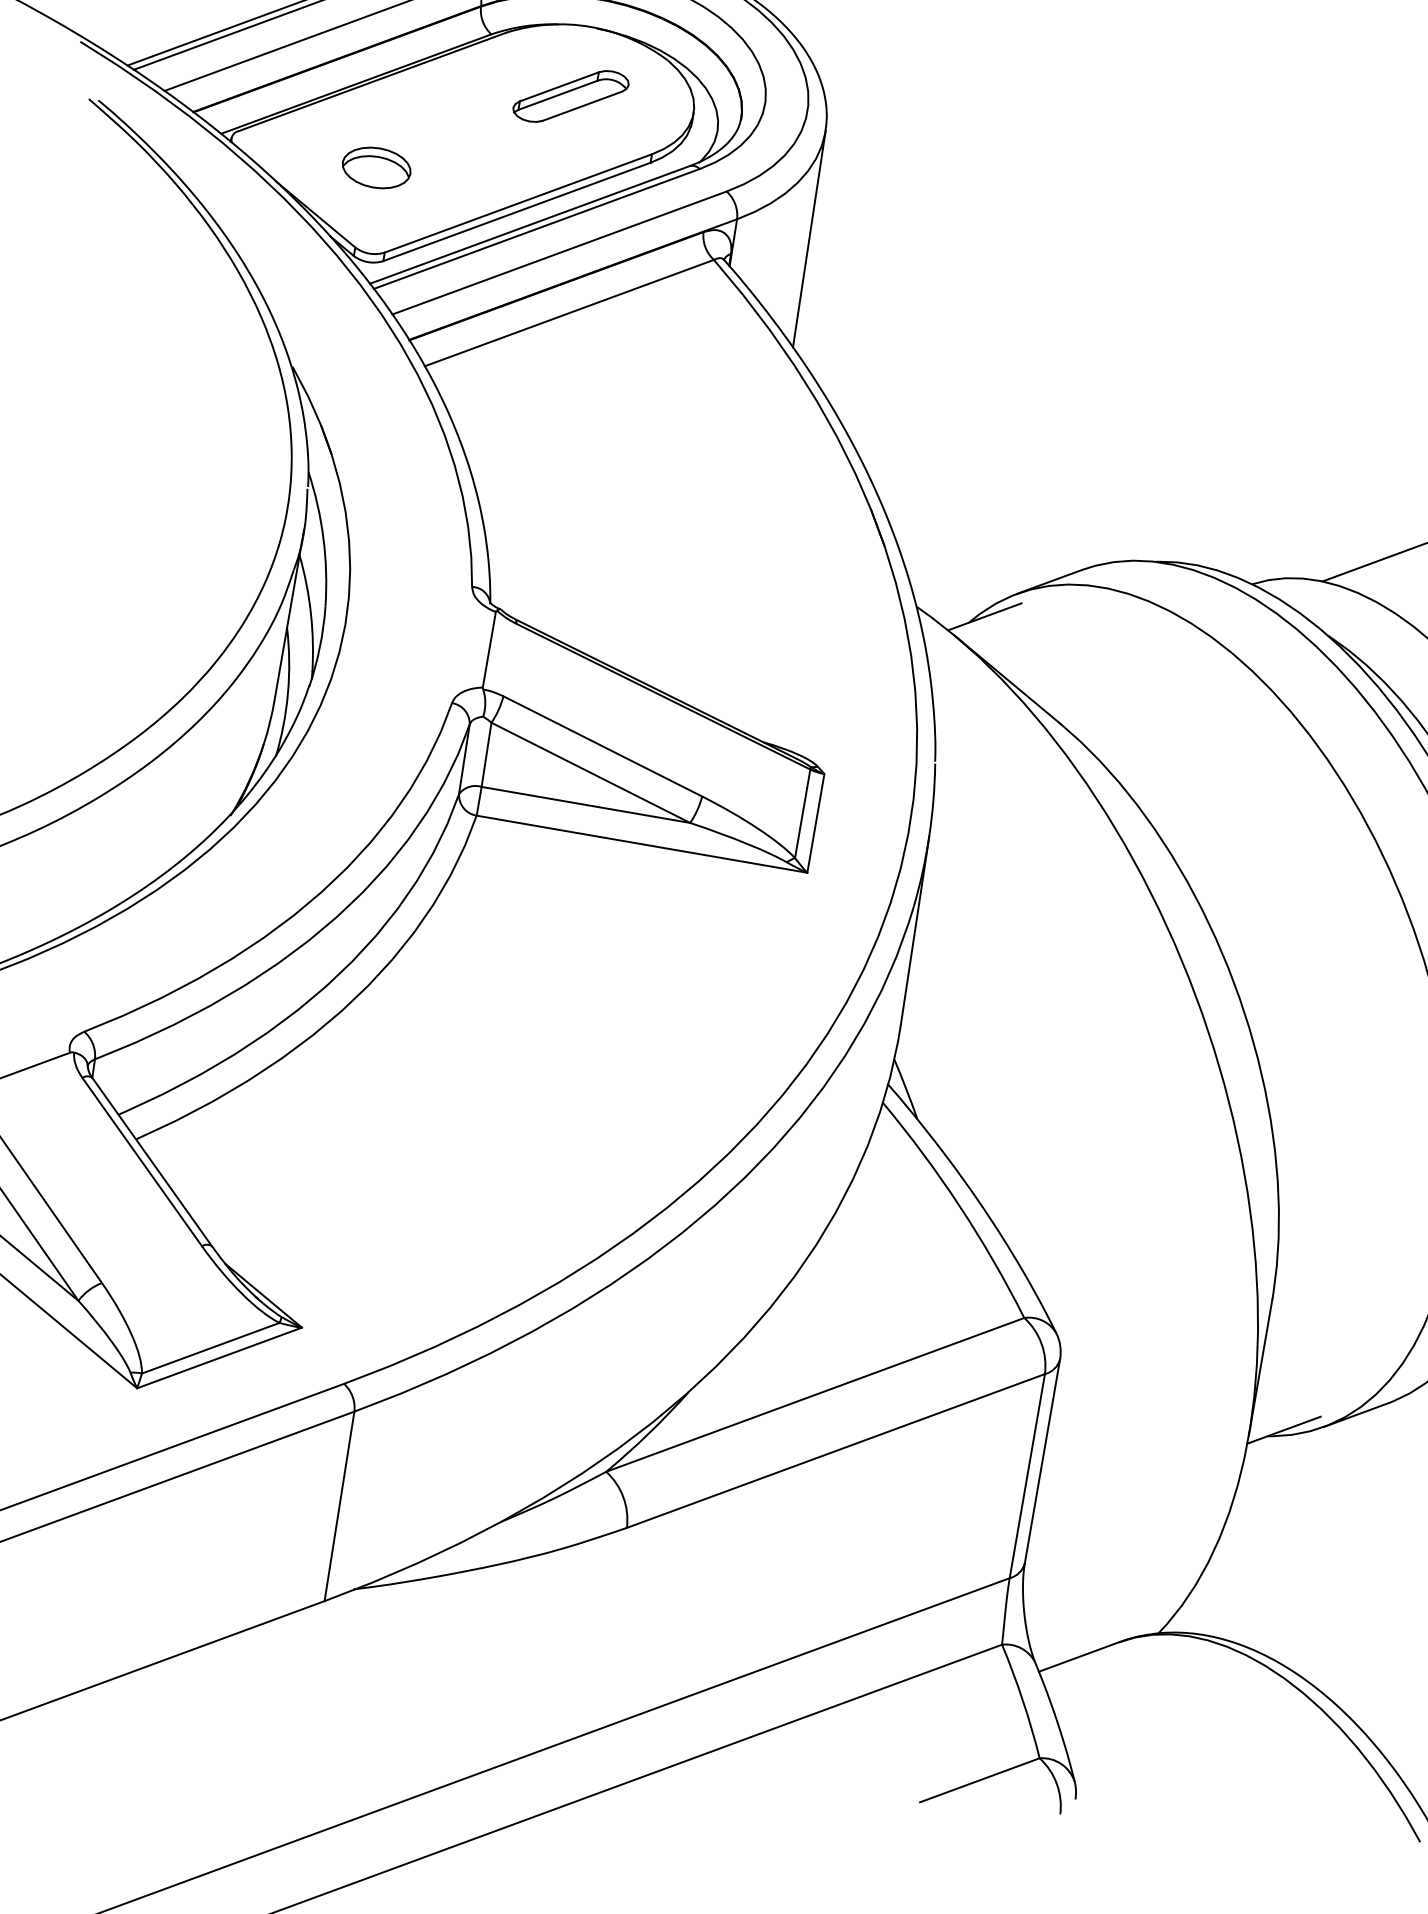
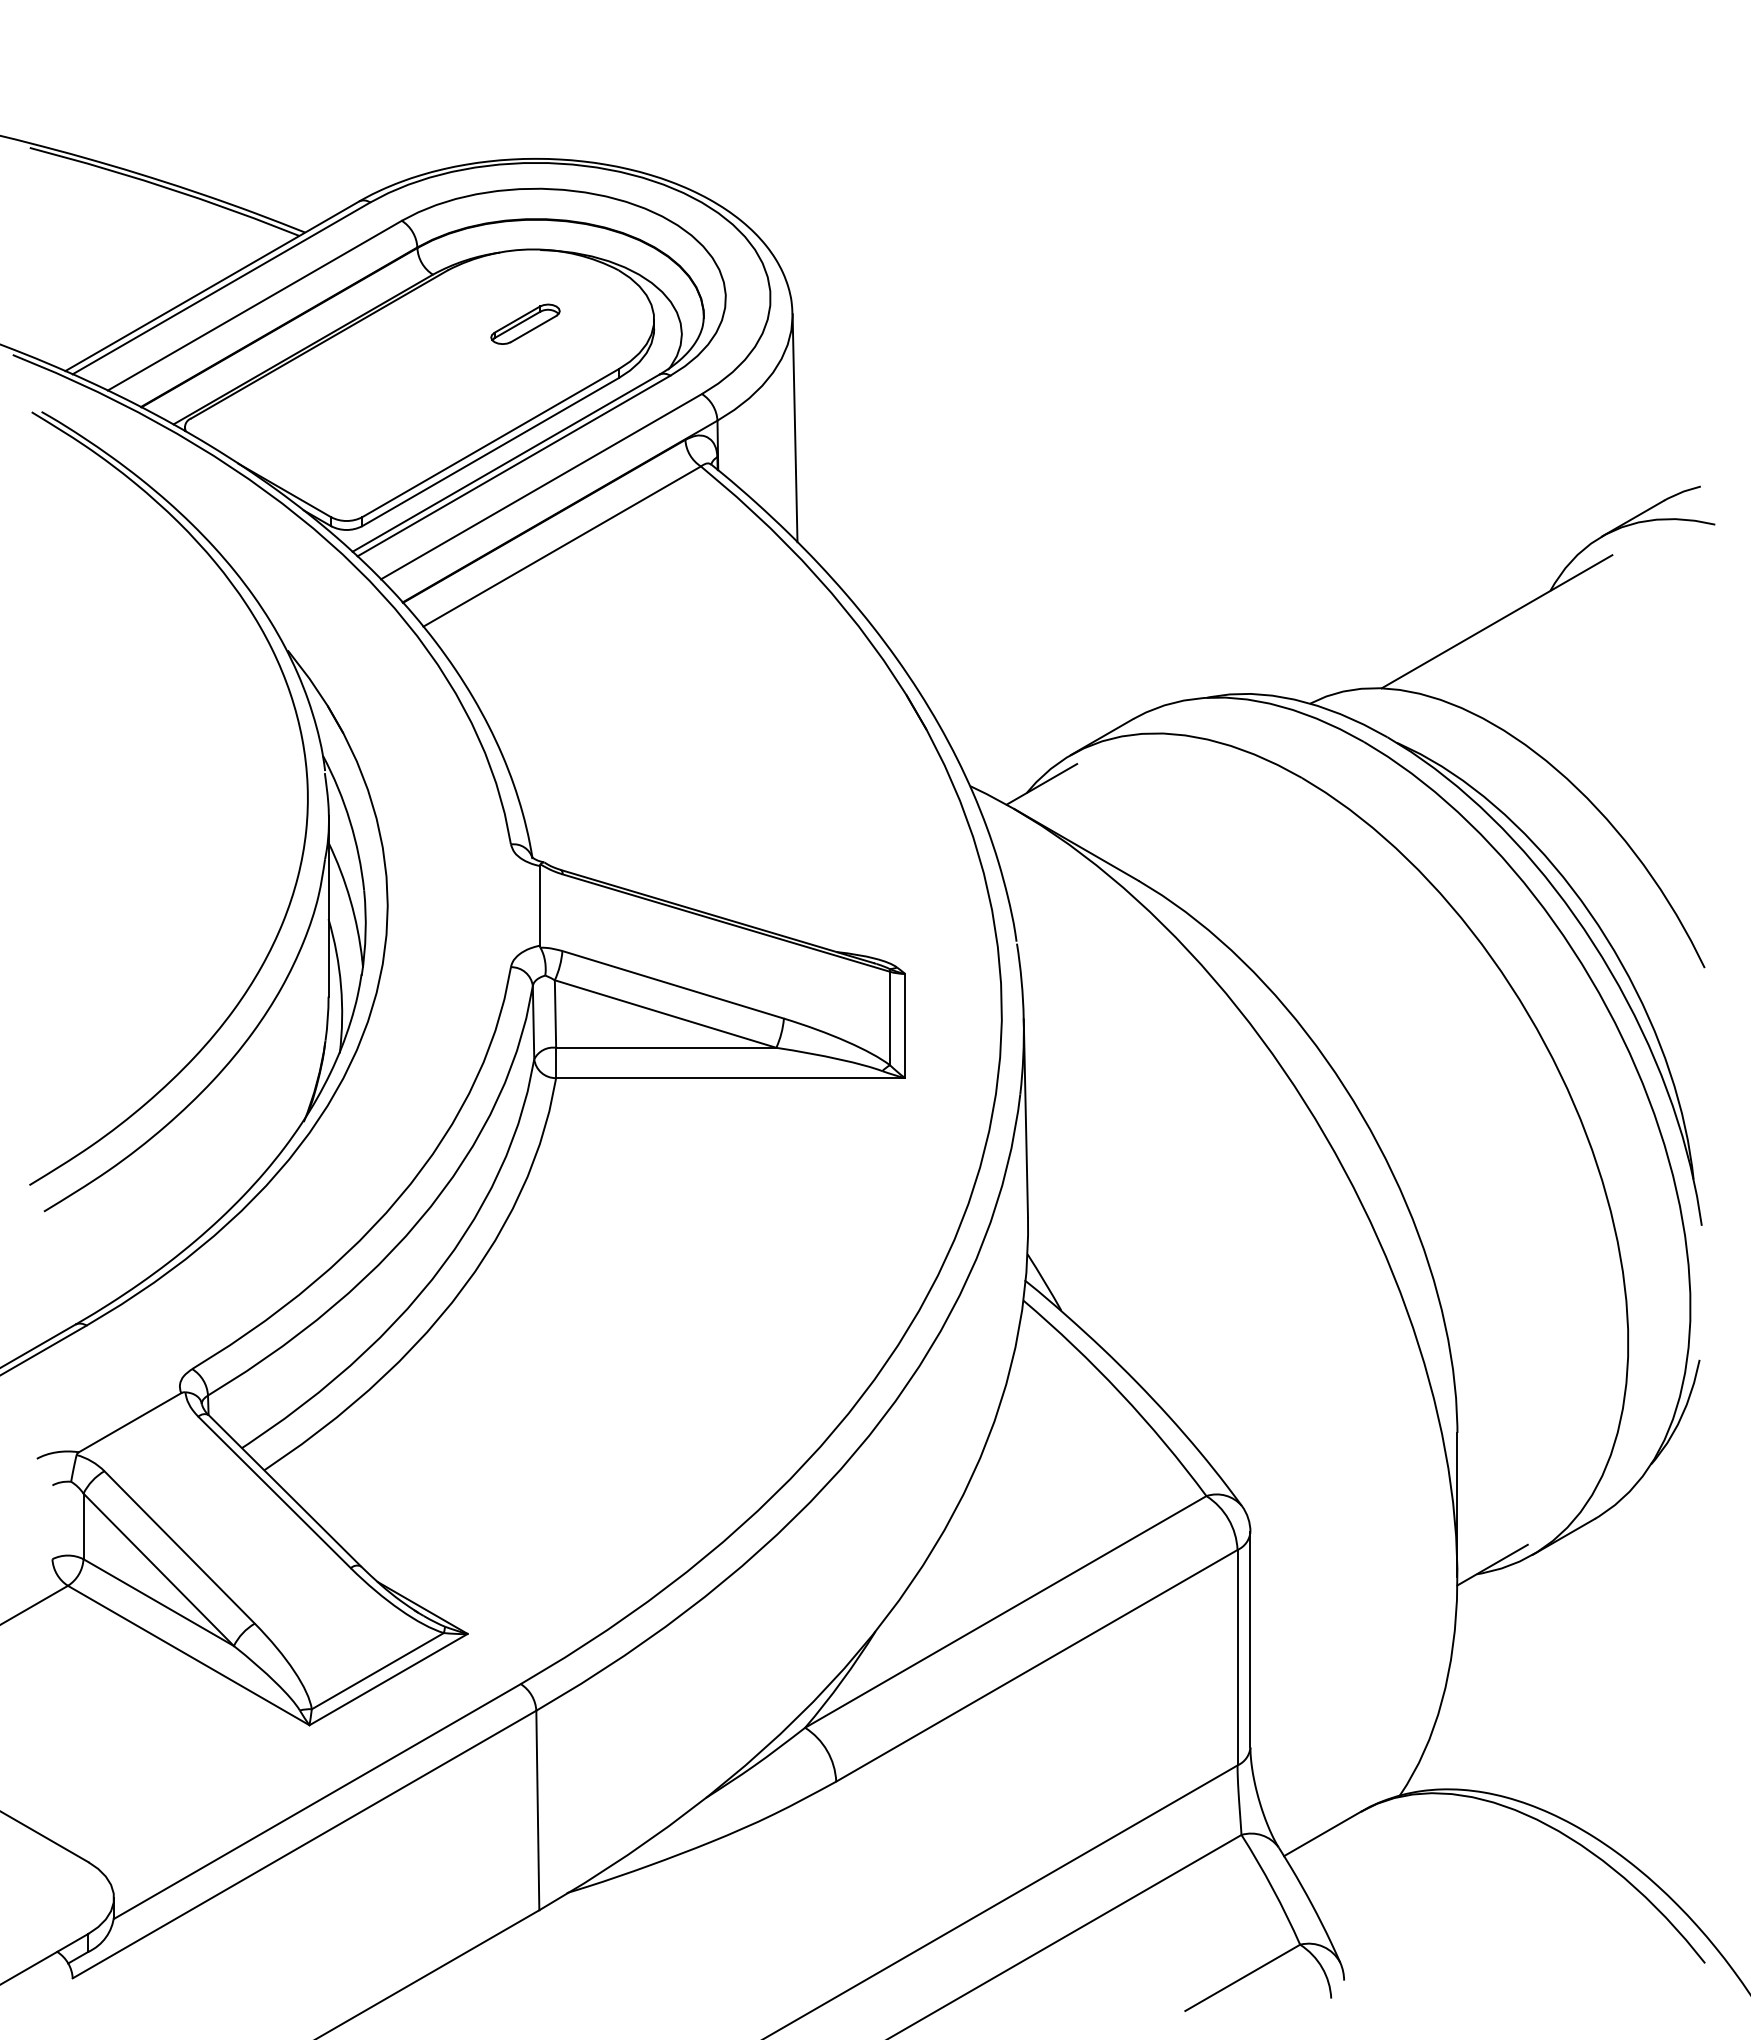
part: (570, 96) -> (525, 324), size x0.6
part: (376, 167) -> (338, 431), removed

